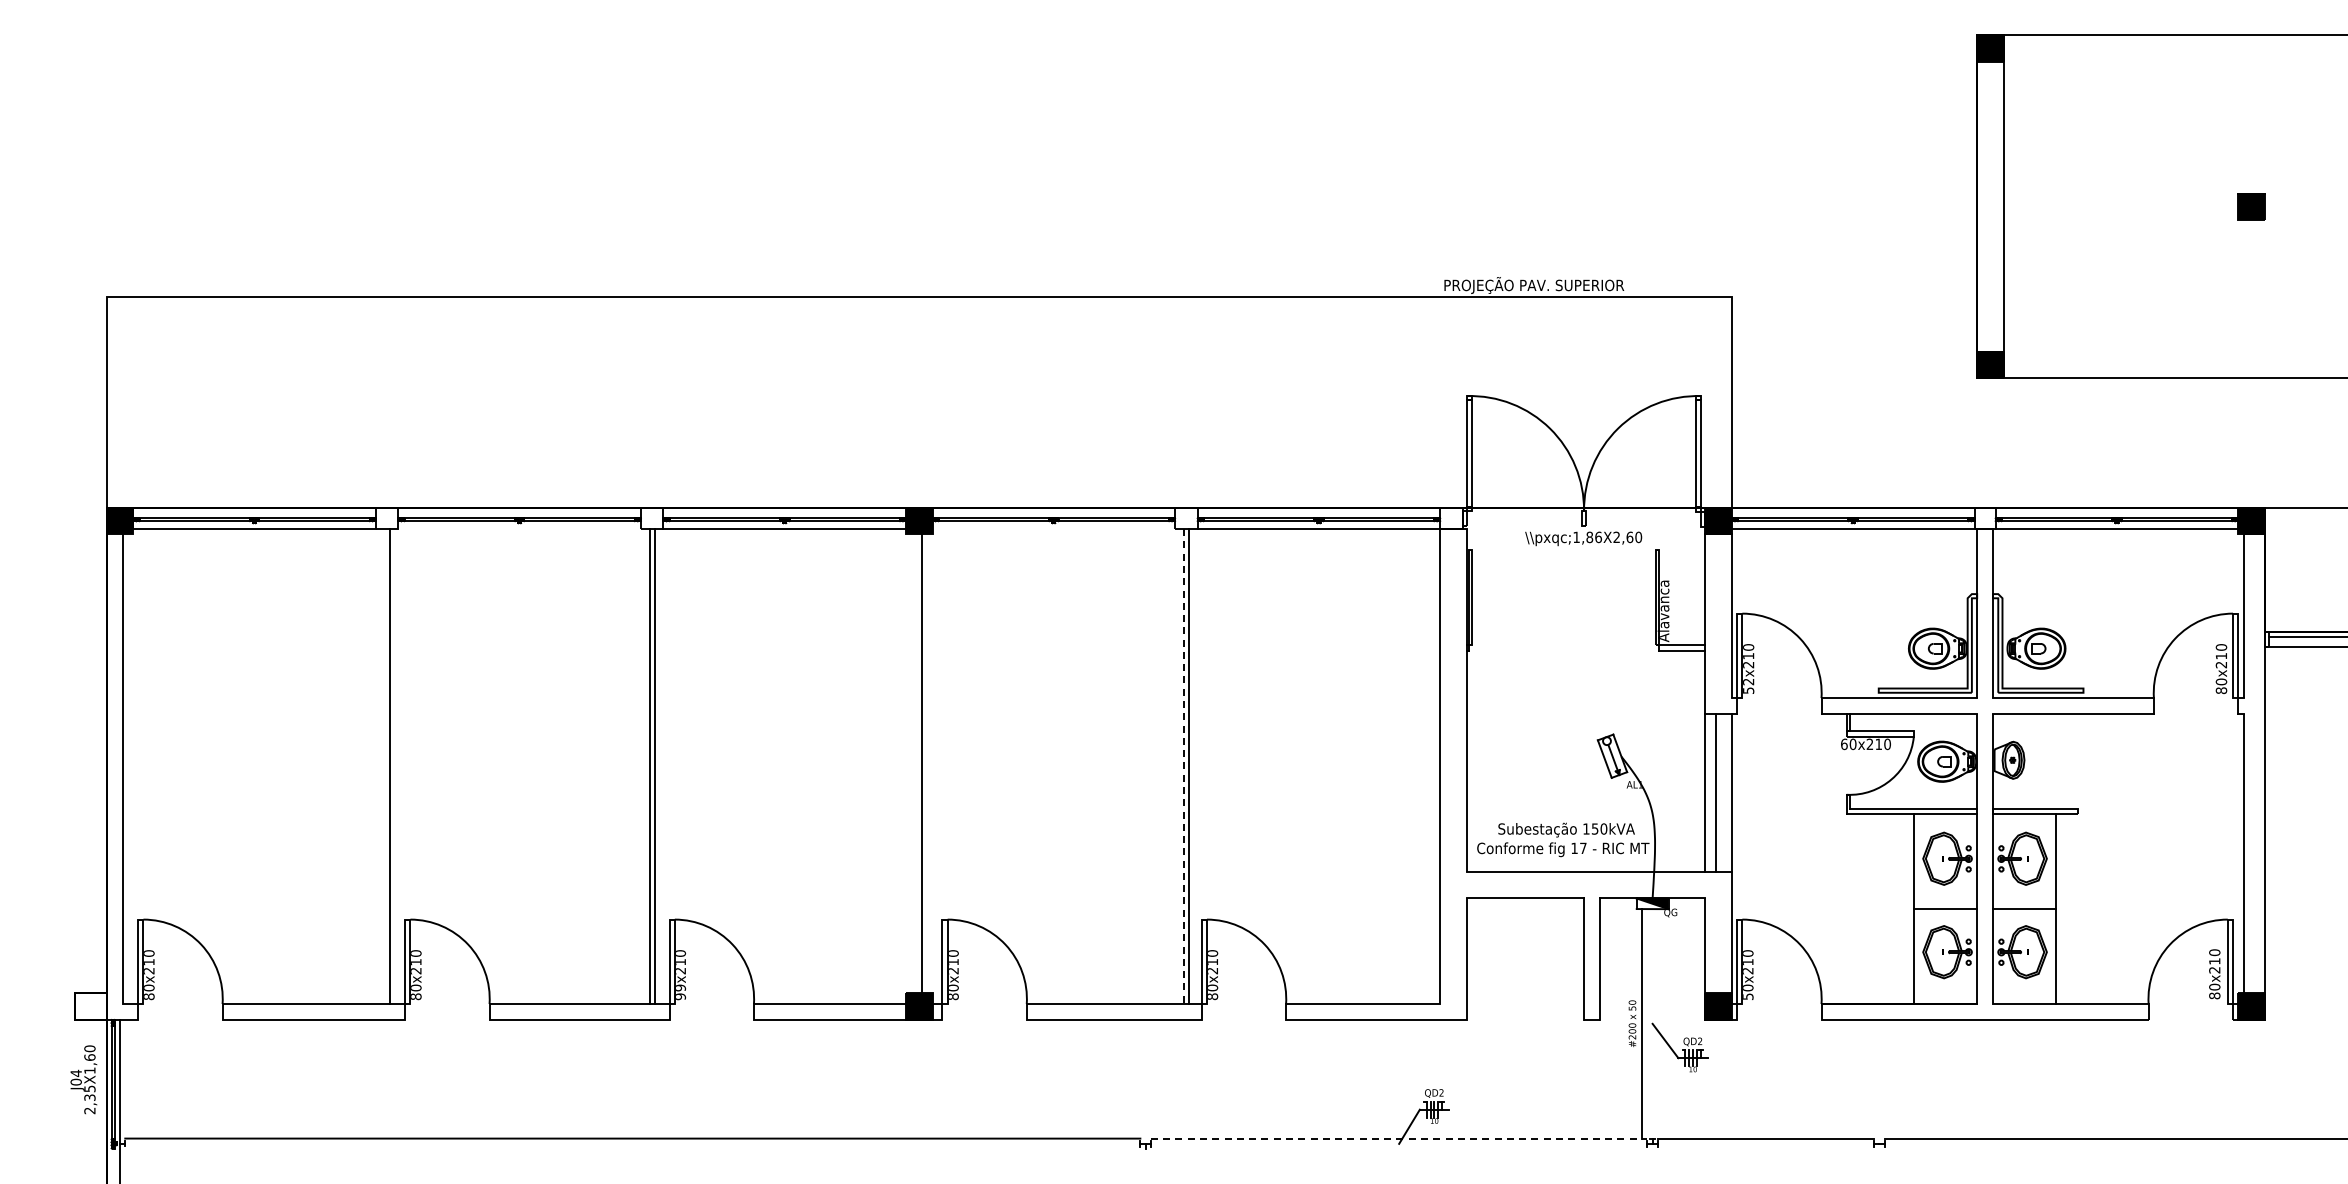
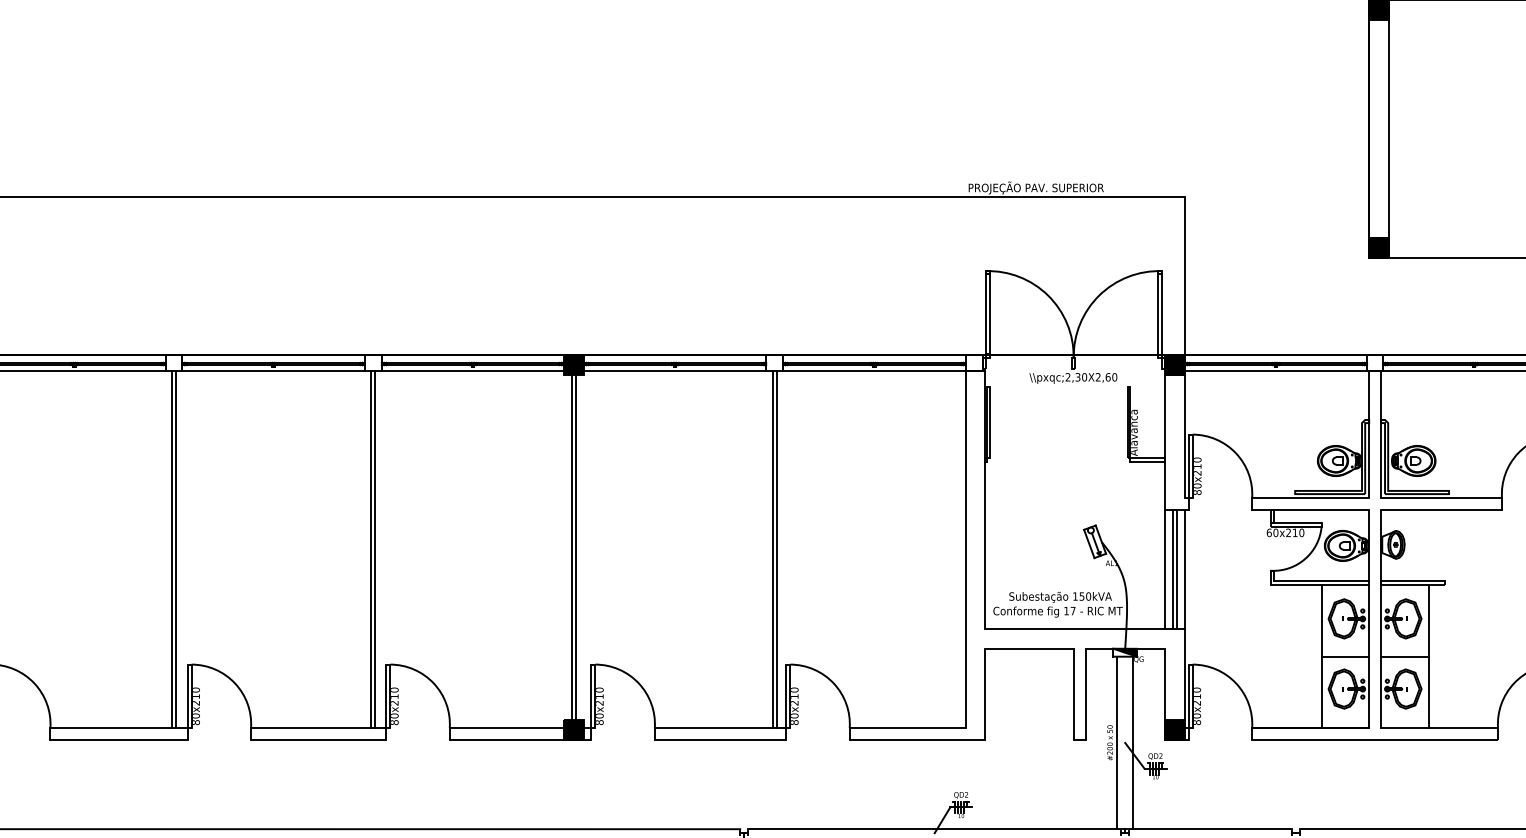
line: (519, 529) -> (273, 371), added
line: (1053, 529) -> (674, 371), added
text: (1587, 537) -> (1076, 377), pxqc;1,86X2,60 -> pxqc;2,30X2,60
text: (1748, 686) -> (1197, 489), 52x210 -> 80x210
line: (916, 763) -> (571, 547), added
line: (384, 766) -> (172, 549), added
line: (1183, 767) -> (772, 550), dashed -> solid
line: (1721, 792) -> (1176, 569), added
text: (681, 992) -> (395, 719), 99x210 -> 80x210
text: (1748, 996) -> (1197, 722), 50x210 -> 80x210
line: (1663, 1023) -> (1133, 742), added
line: (1399, 1138) -> (934, 829), dashed -> solid

